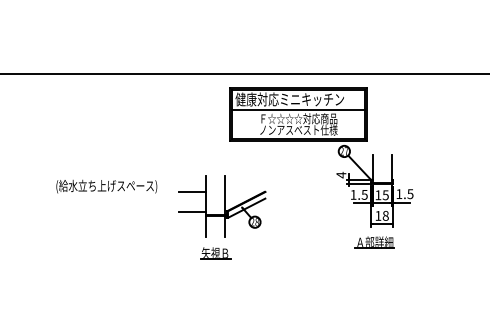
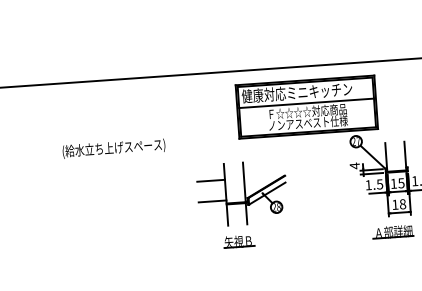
text: (106, 186) -> (113, 148), moved
part: (222, 217) -> (243, 204), moved

